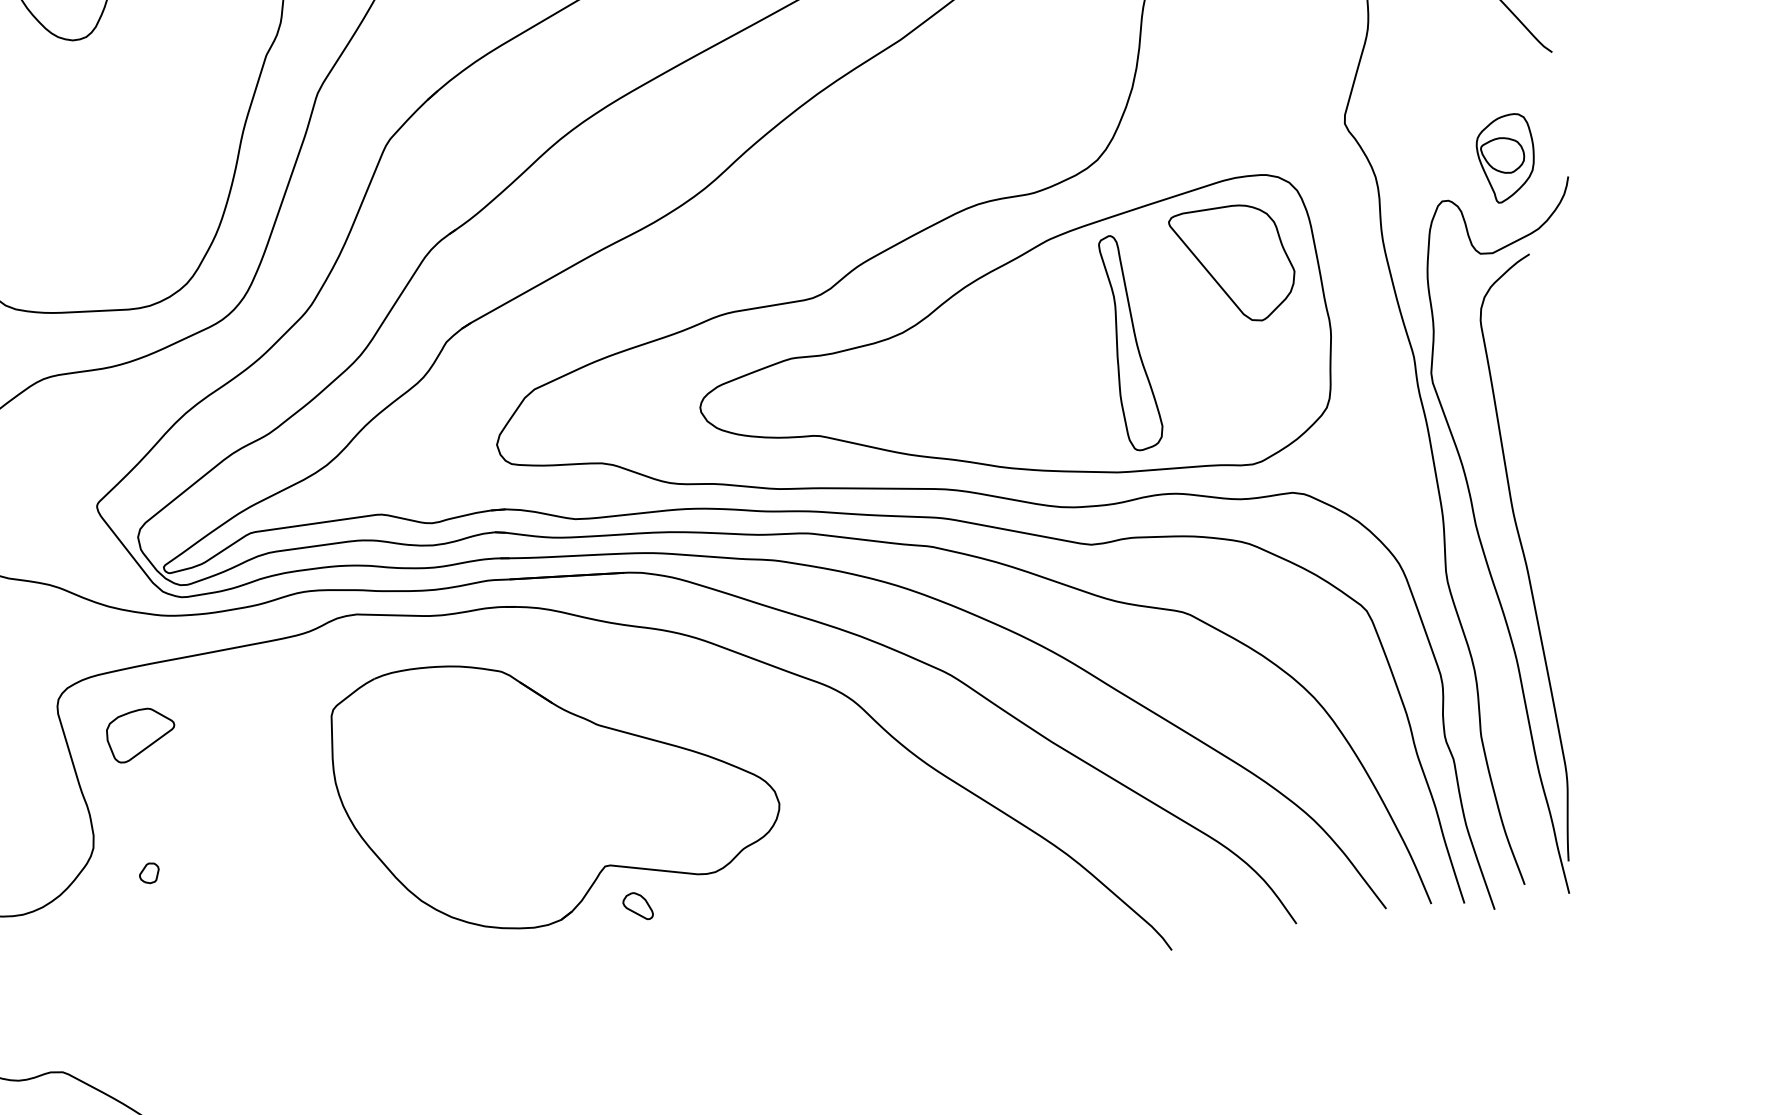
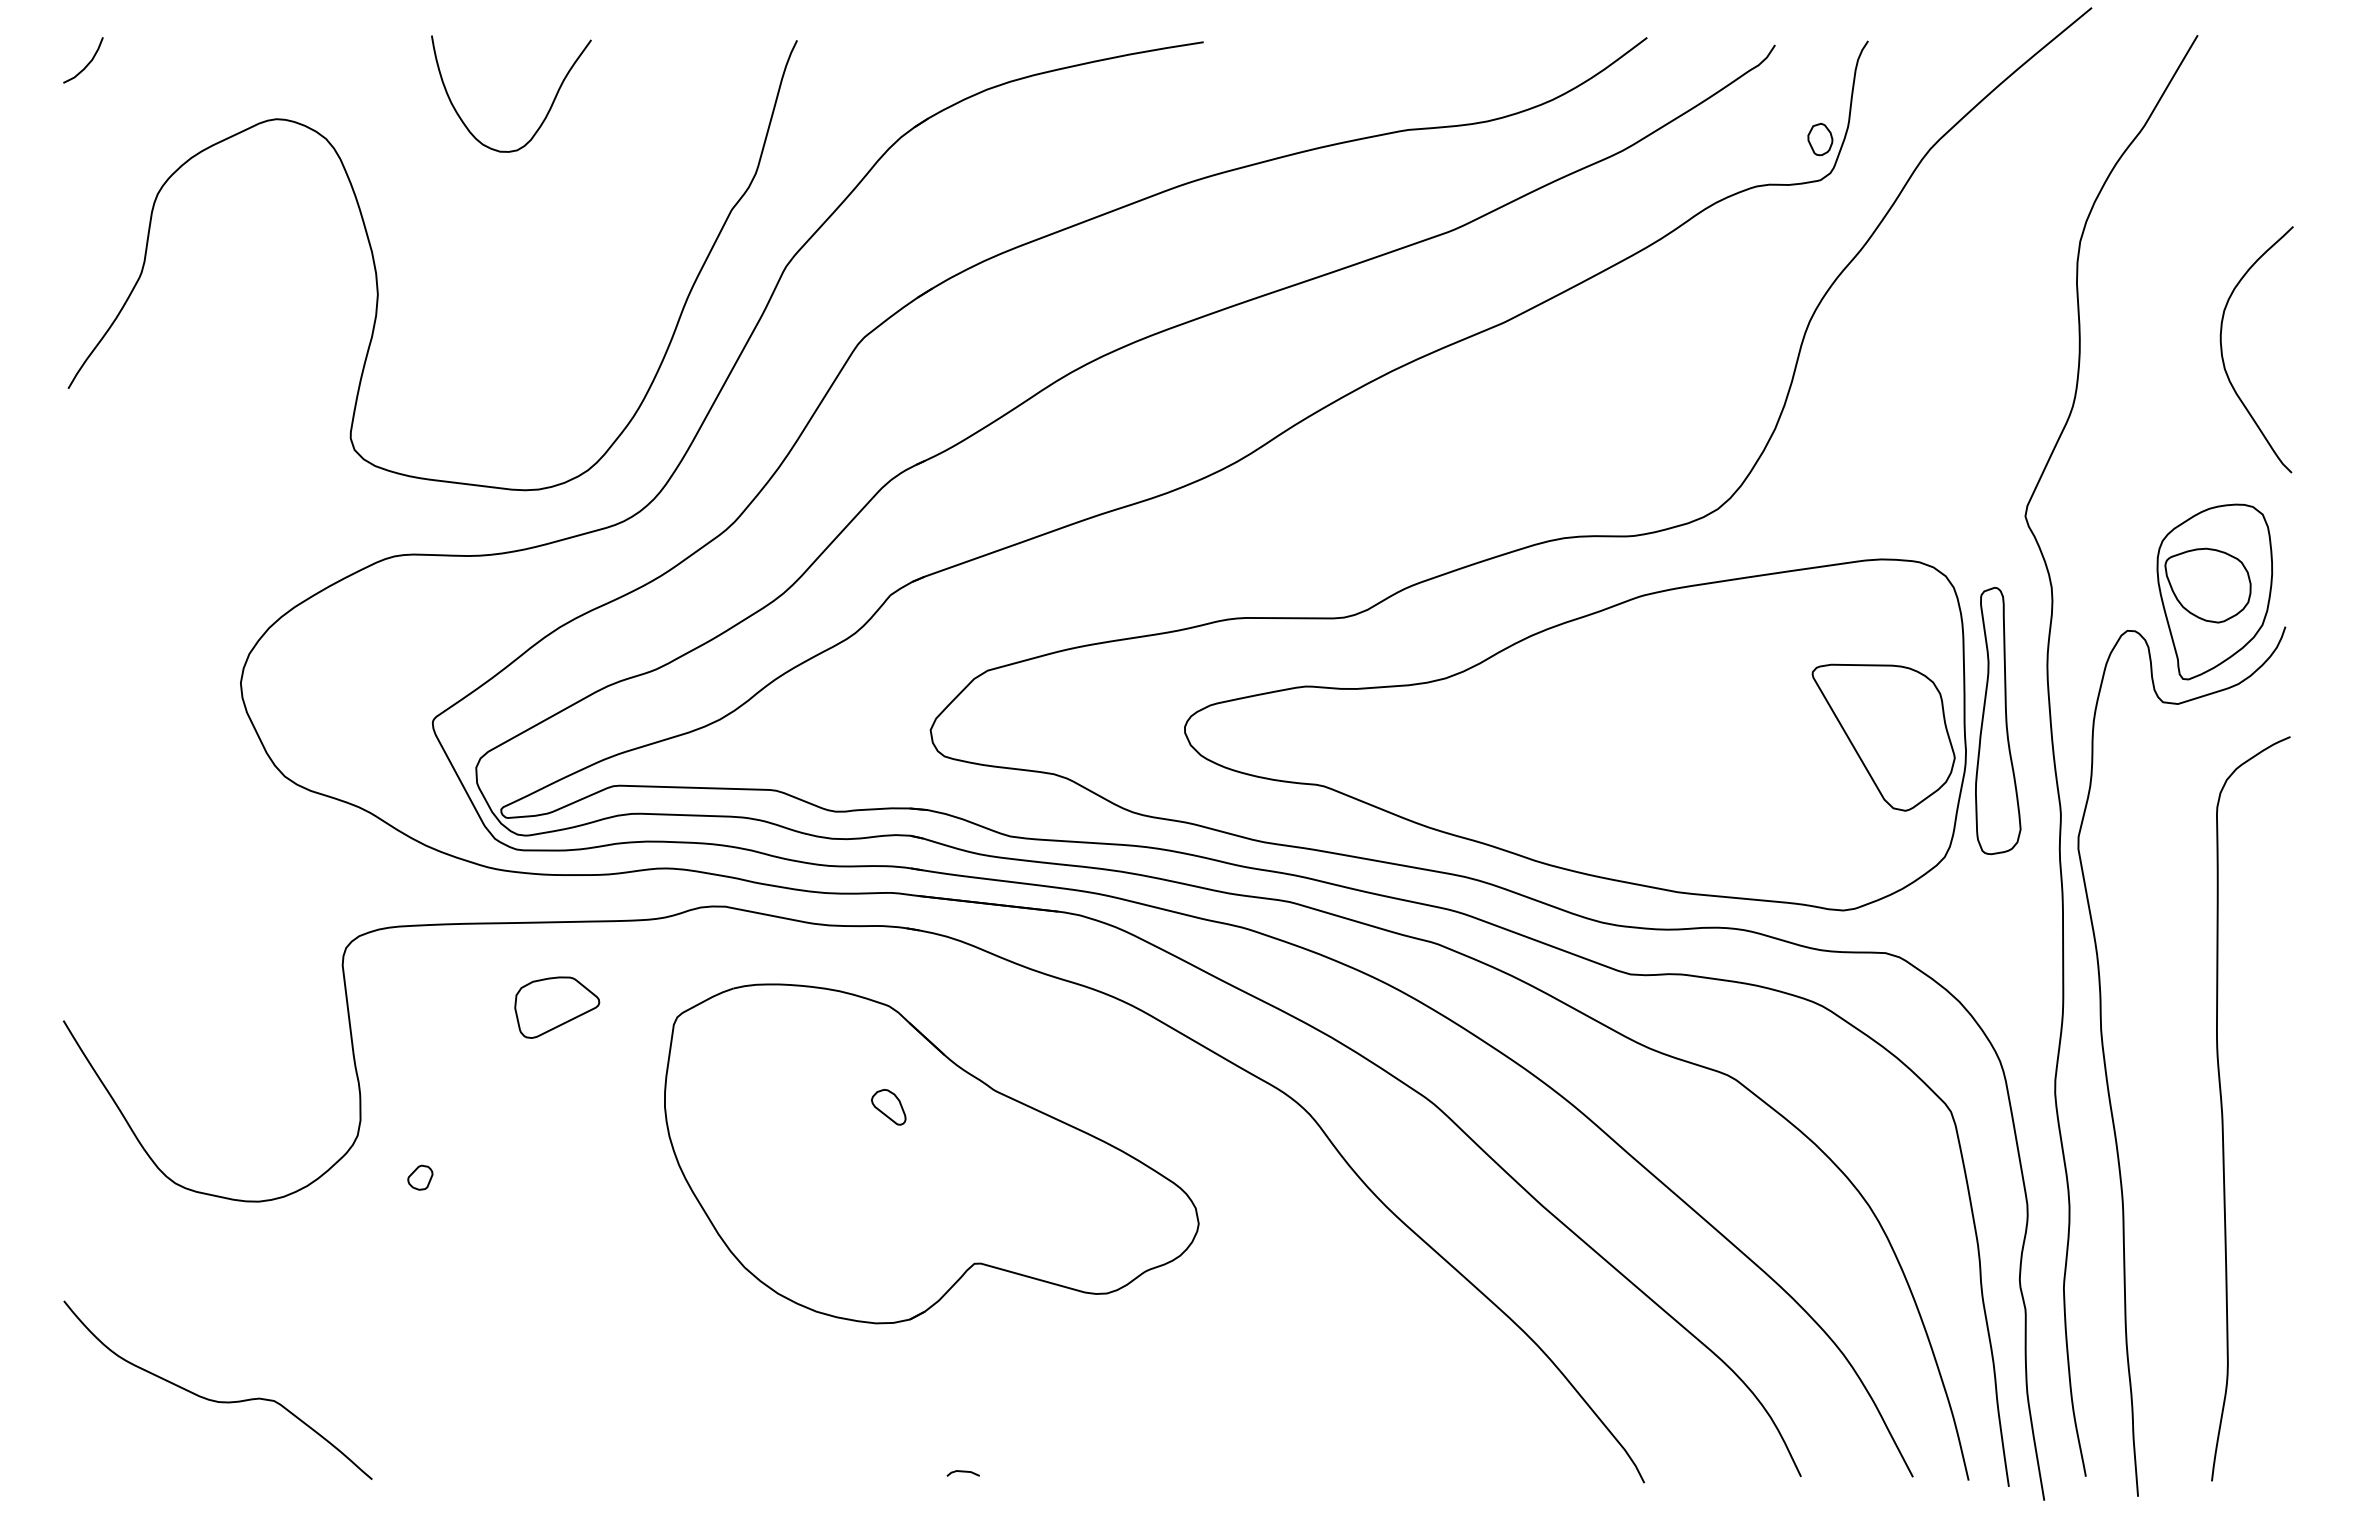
part: (1506, 158) -> (2214, 591), size x1.67
part: (1234, 264) -> (1883, 737), moved
part: (1130, 342) -> (1998, 721), moved
curve: (1527, 565) -> (2223, 1113), moved
part: (141, 734) -> (557, 1007), moved
part: (637, 906) -> (888, 1107), moved
line: (624, 1035) -> (962, 1472), added

